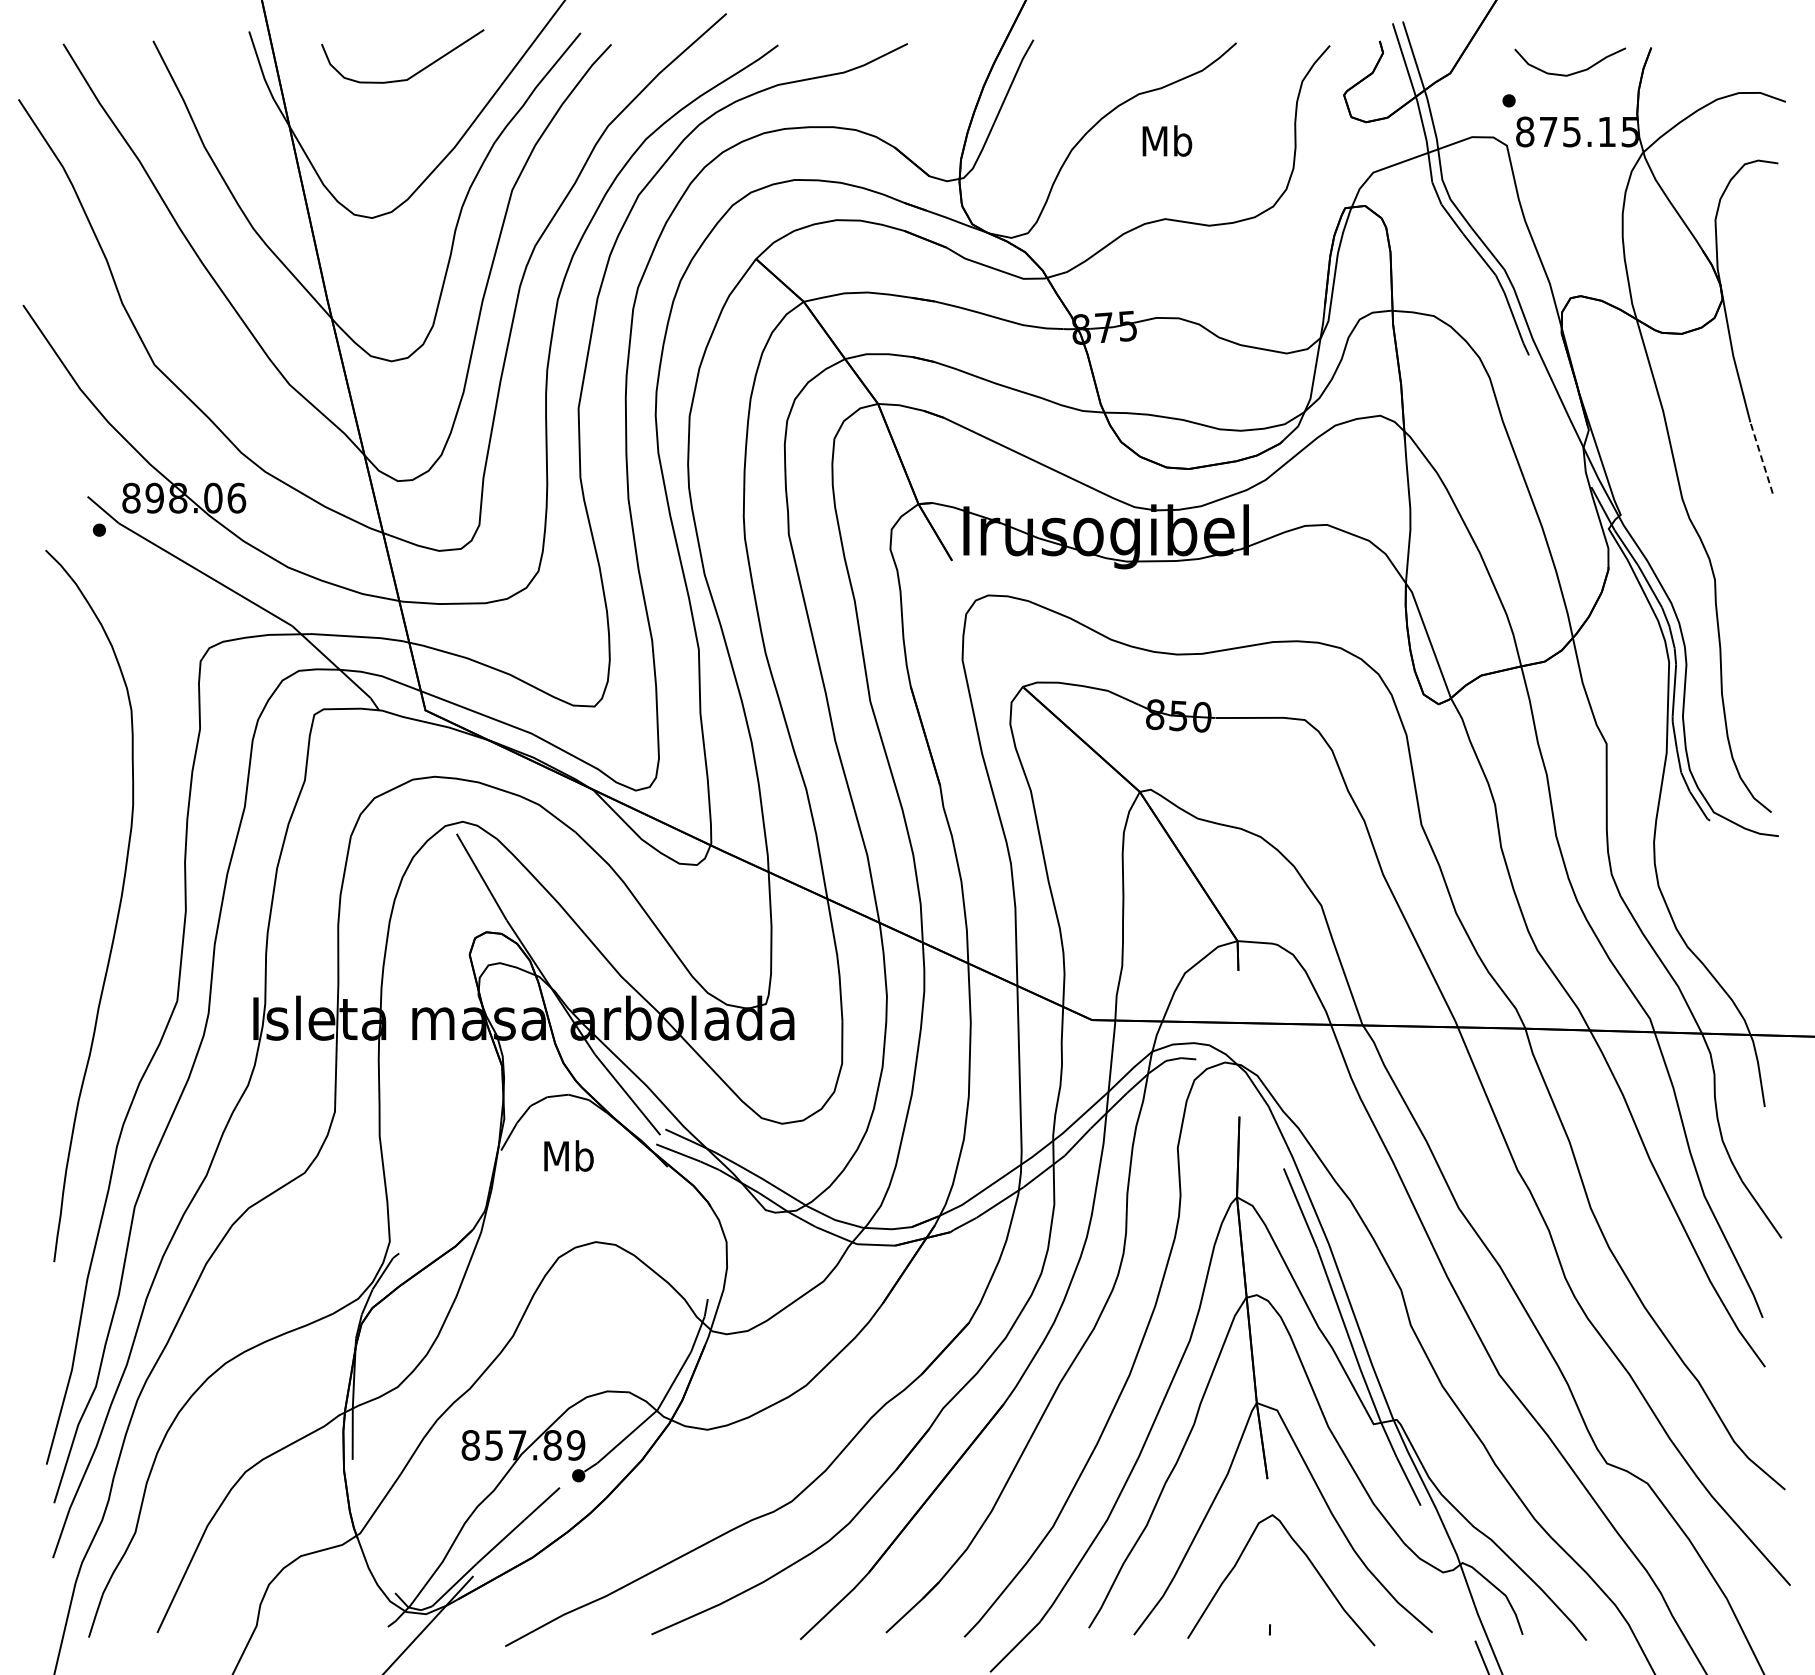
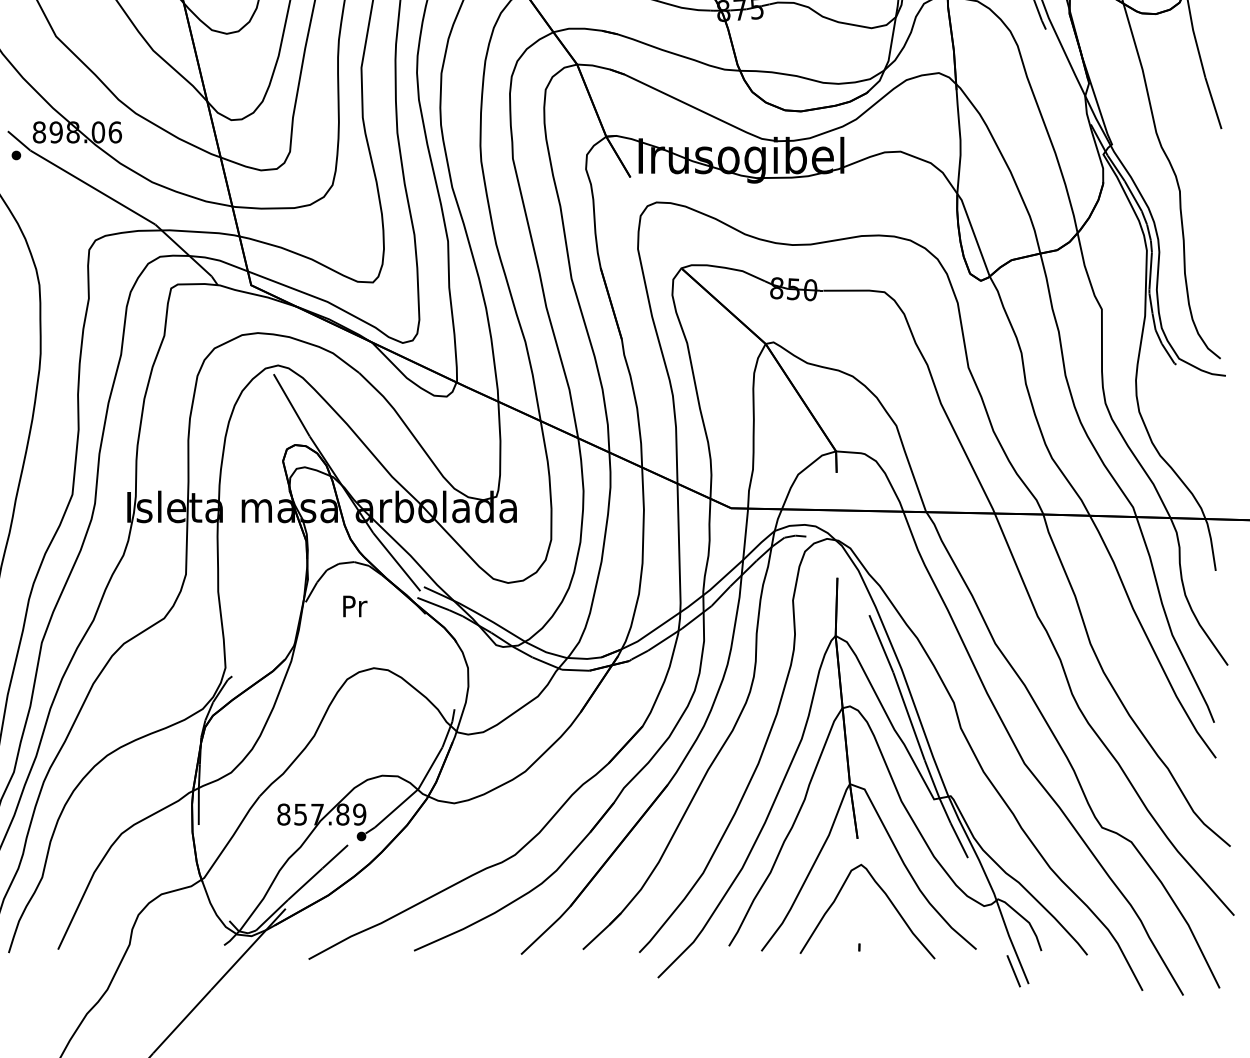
line: (1761, 457) -> (1213, 103), dashed -> solid
text: (568, 1155) -> (354, 605), Mb -> Pr

